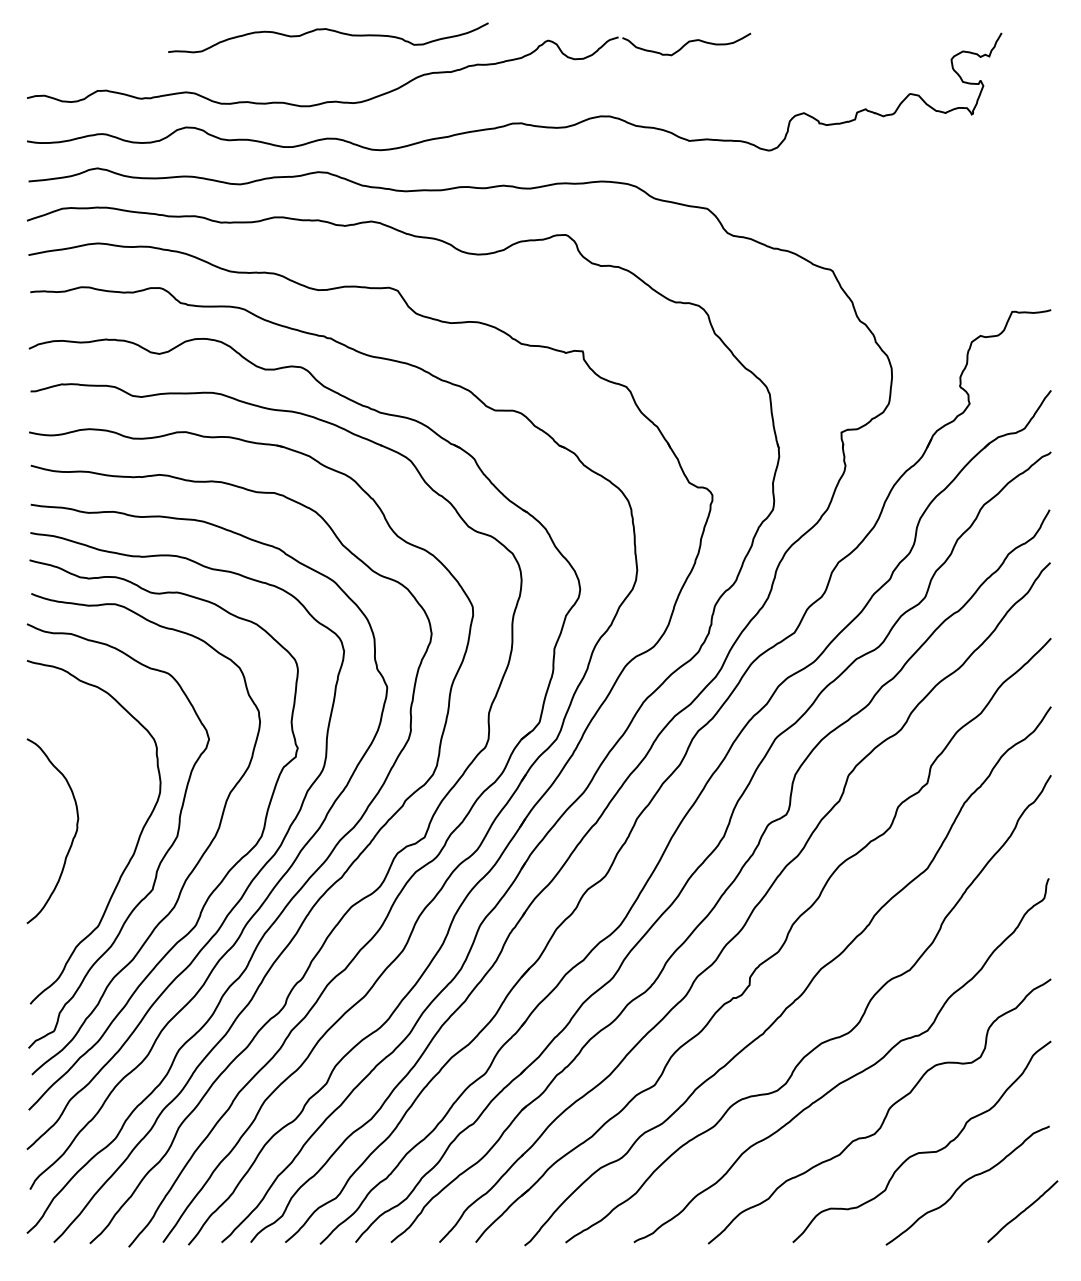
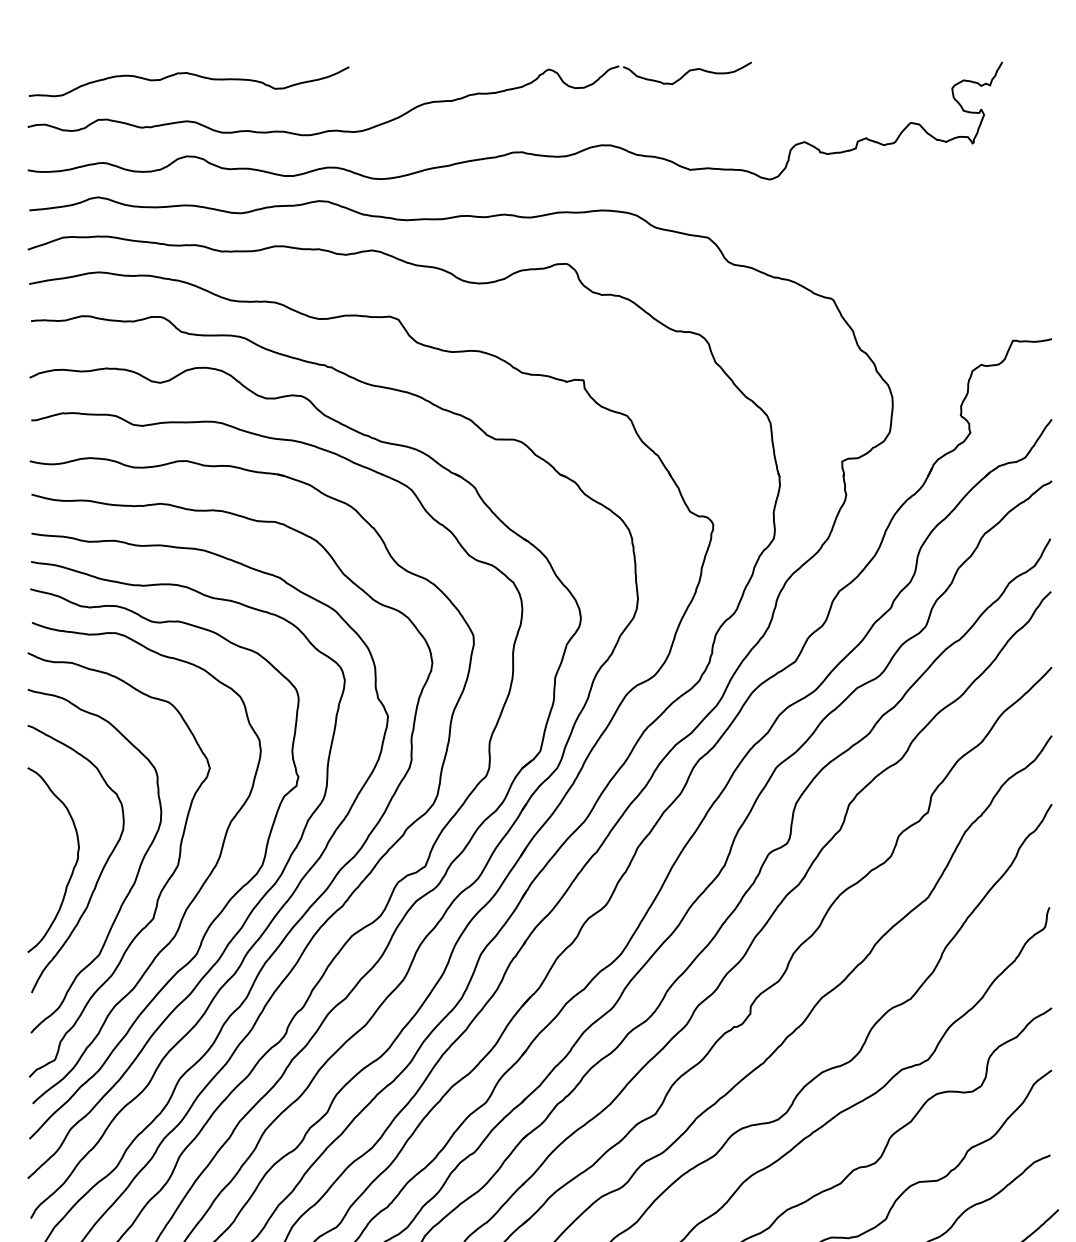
curve: (330, 31) -> (191, 75), moved
curve: (99, 843) -> (100, 872), added

